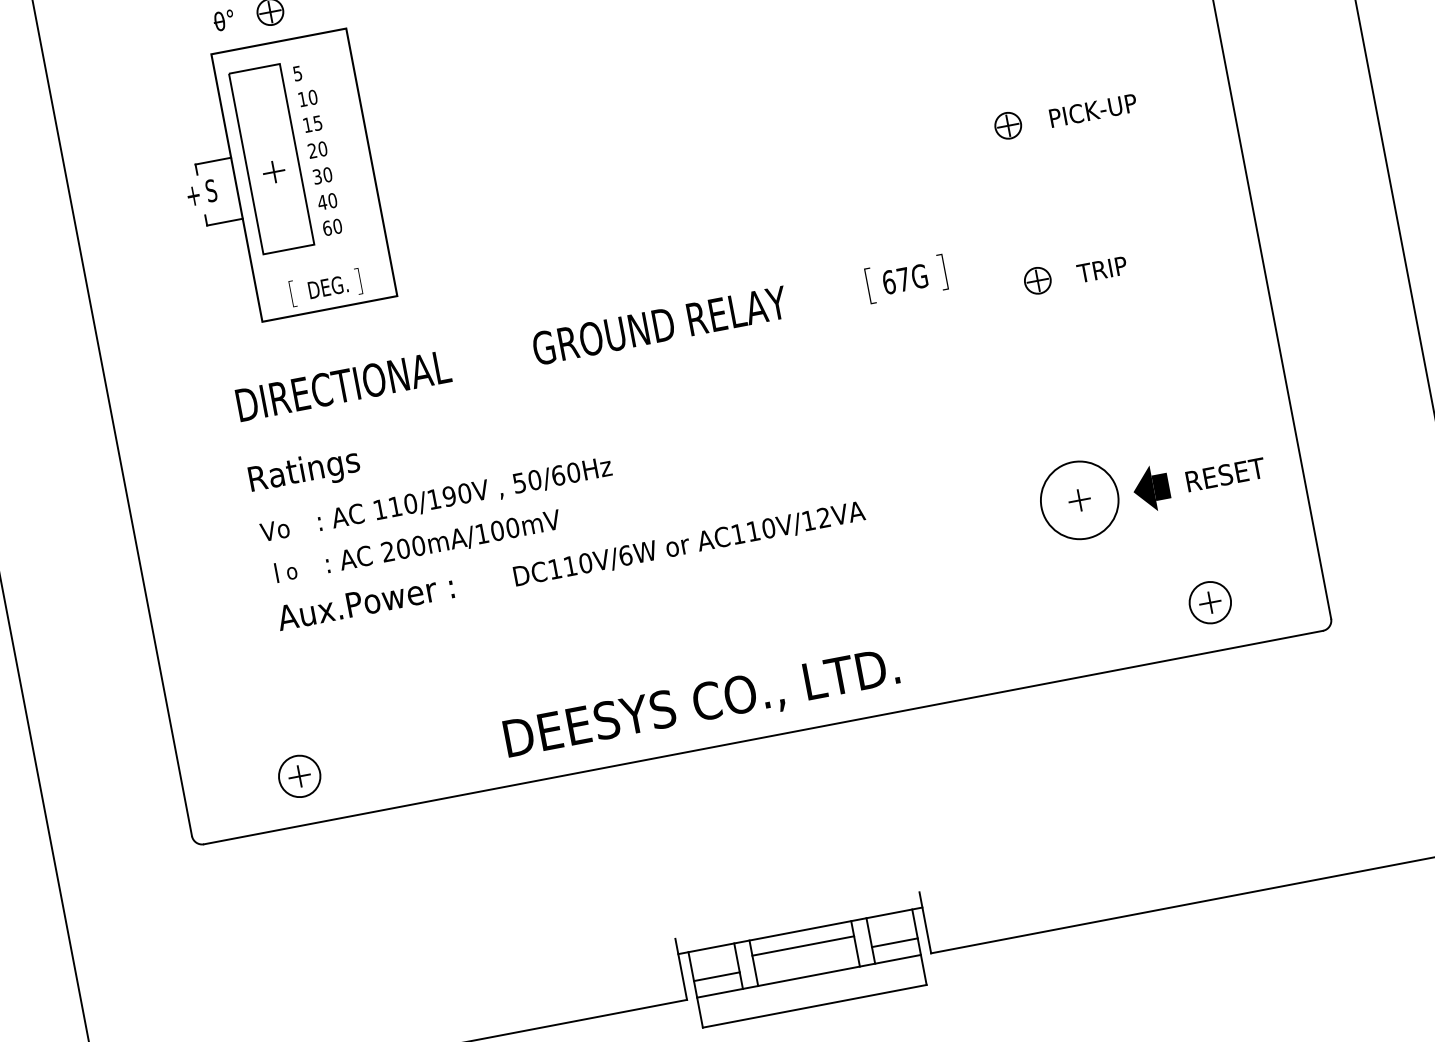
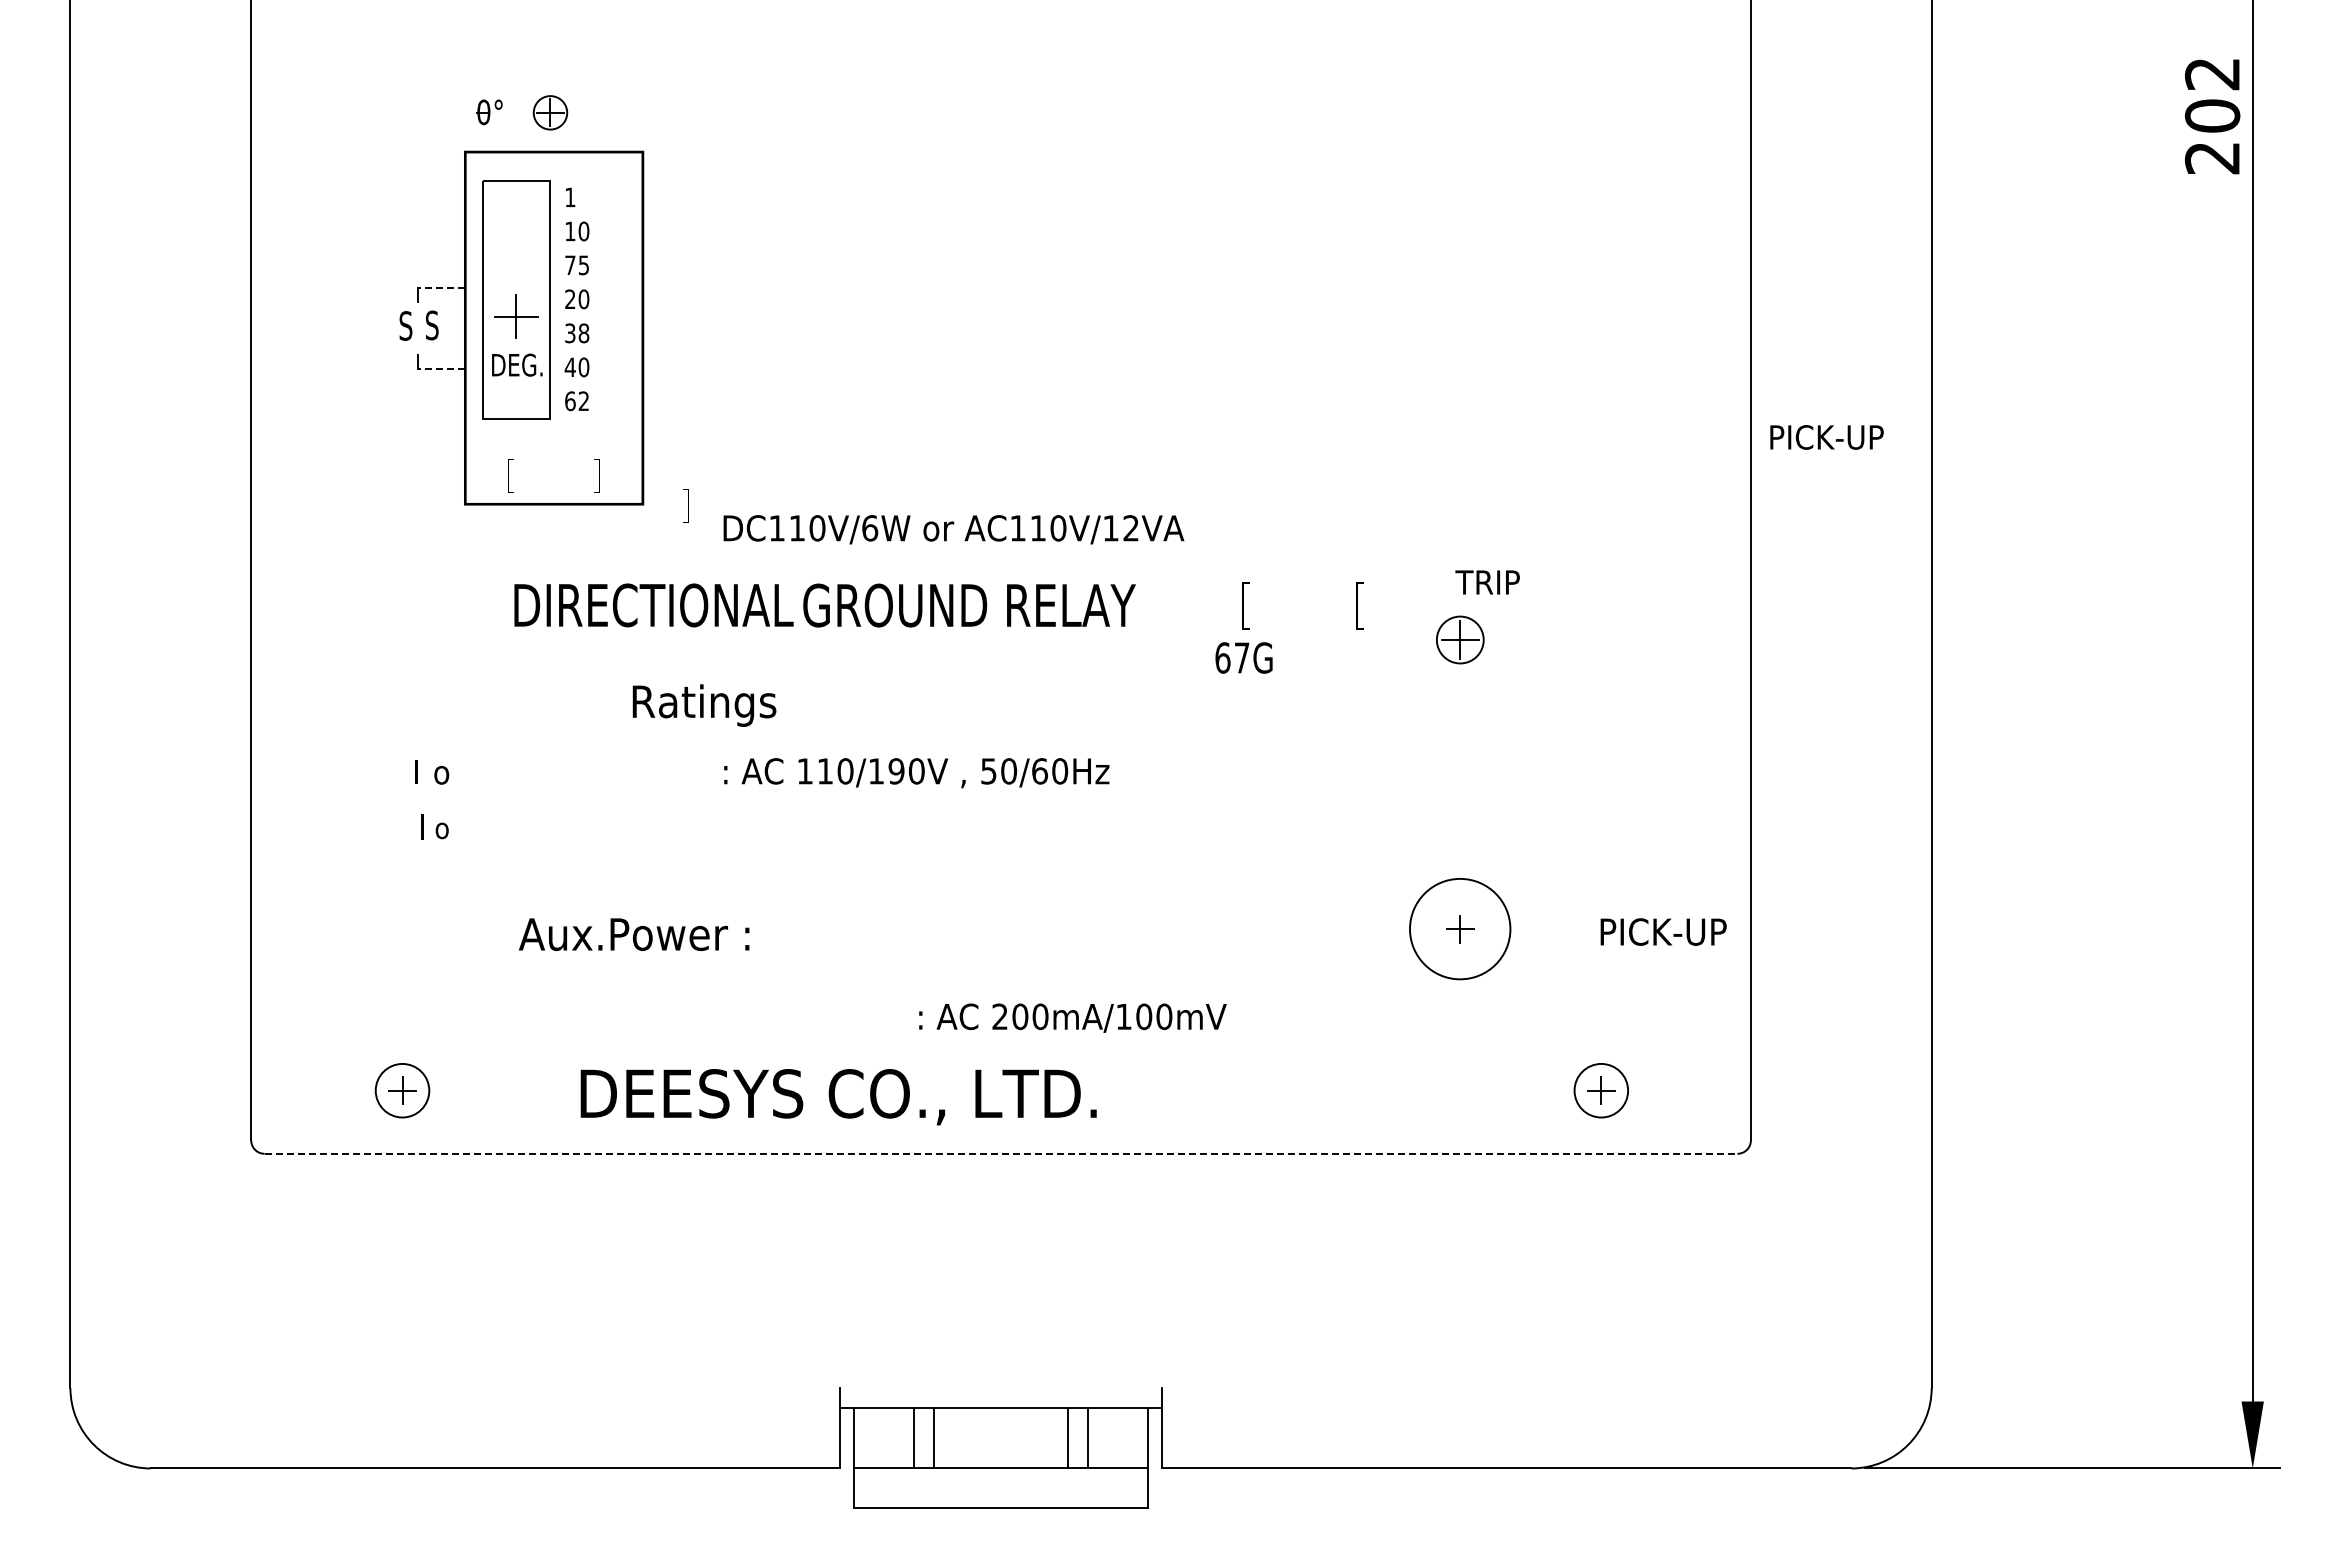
text: (297, 73) -> (570, 197), 5 -> 1
text: (1093, 110) -> (1826, 437), moved
text: (307, 124) -> (570, 264), 15 -> 75
part: (1007, 125) -> (1459, 435), removed
line: (213, 161) -> (441, 288), solid -> dashed
part: (274, 171) -> (516, 316), size x1.6
text: (327, 174) -> (583, 332), 30 -> 38
text: (192, 194) -> (407, 325), + -> S
line: (224, 222) -> (441, 368), solid -> dashed
text: (337, 226) -> (583, 401), 60 -> 62
line: (954, 269) -> (1357, 605), added
text: (1102, 269) -> (1487, 582), moved
line: (944, 271) -> (1344, 605), removed
text: (904, 279) -> (1243, 657), moved
part: (1037, 280) -> (1459, 639), size x1.4
text: (328, 286) -> (517, 364), moved
line: (432, 290) -> (688, 505), added
text: (343, 386) -> (653, 605), moved
text: (304, 472) -> (704, 705), moved
text: (1236, 472) -> (1665, 931), RESET -> PICK-UP
part: (1150, 488) -> (1553, 931), removed
text: (464, 495) -> (916, 773), moved
text: (268, 531) -> (421, 772), V -> I
text: (443, 541) -> (1072, 1017), moved
text: (689, 544) -> (953, 529), moved
text: (365, 602) -> (634, 934), moved
text: (701, 705) -> (838, 1097), moved
line: (763, 737) -> (1001, 1153), solid -> dashed
line: (895, 942) -> (1118, 1446), removed
line: (803, 946) -> (1001, 1428), removed
line: (716, 976) -> (883, 1446), removed

